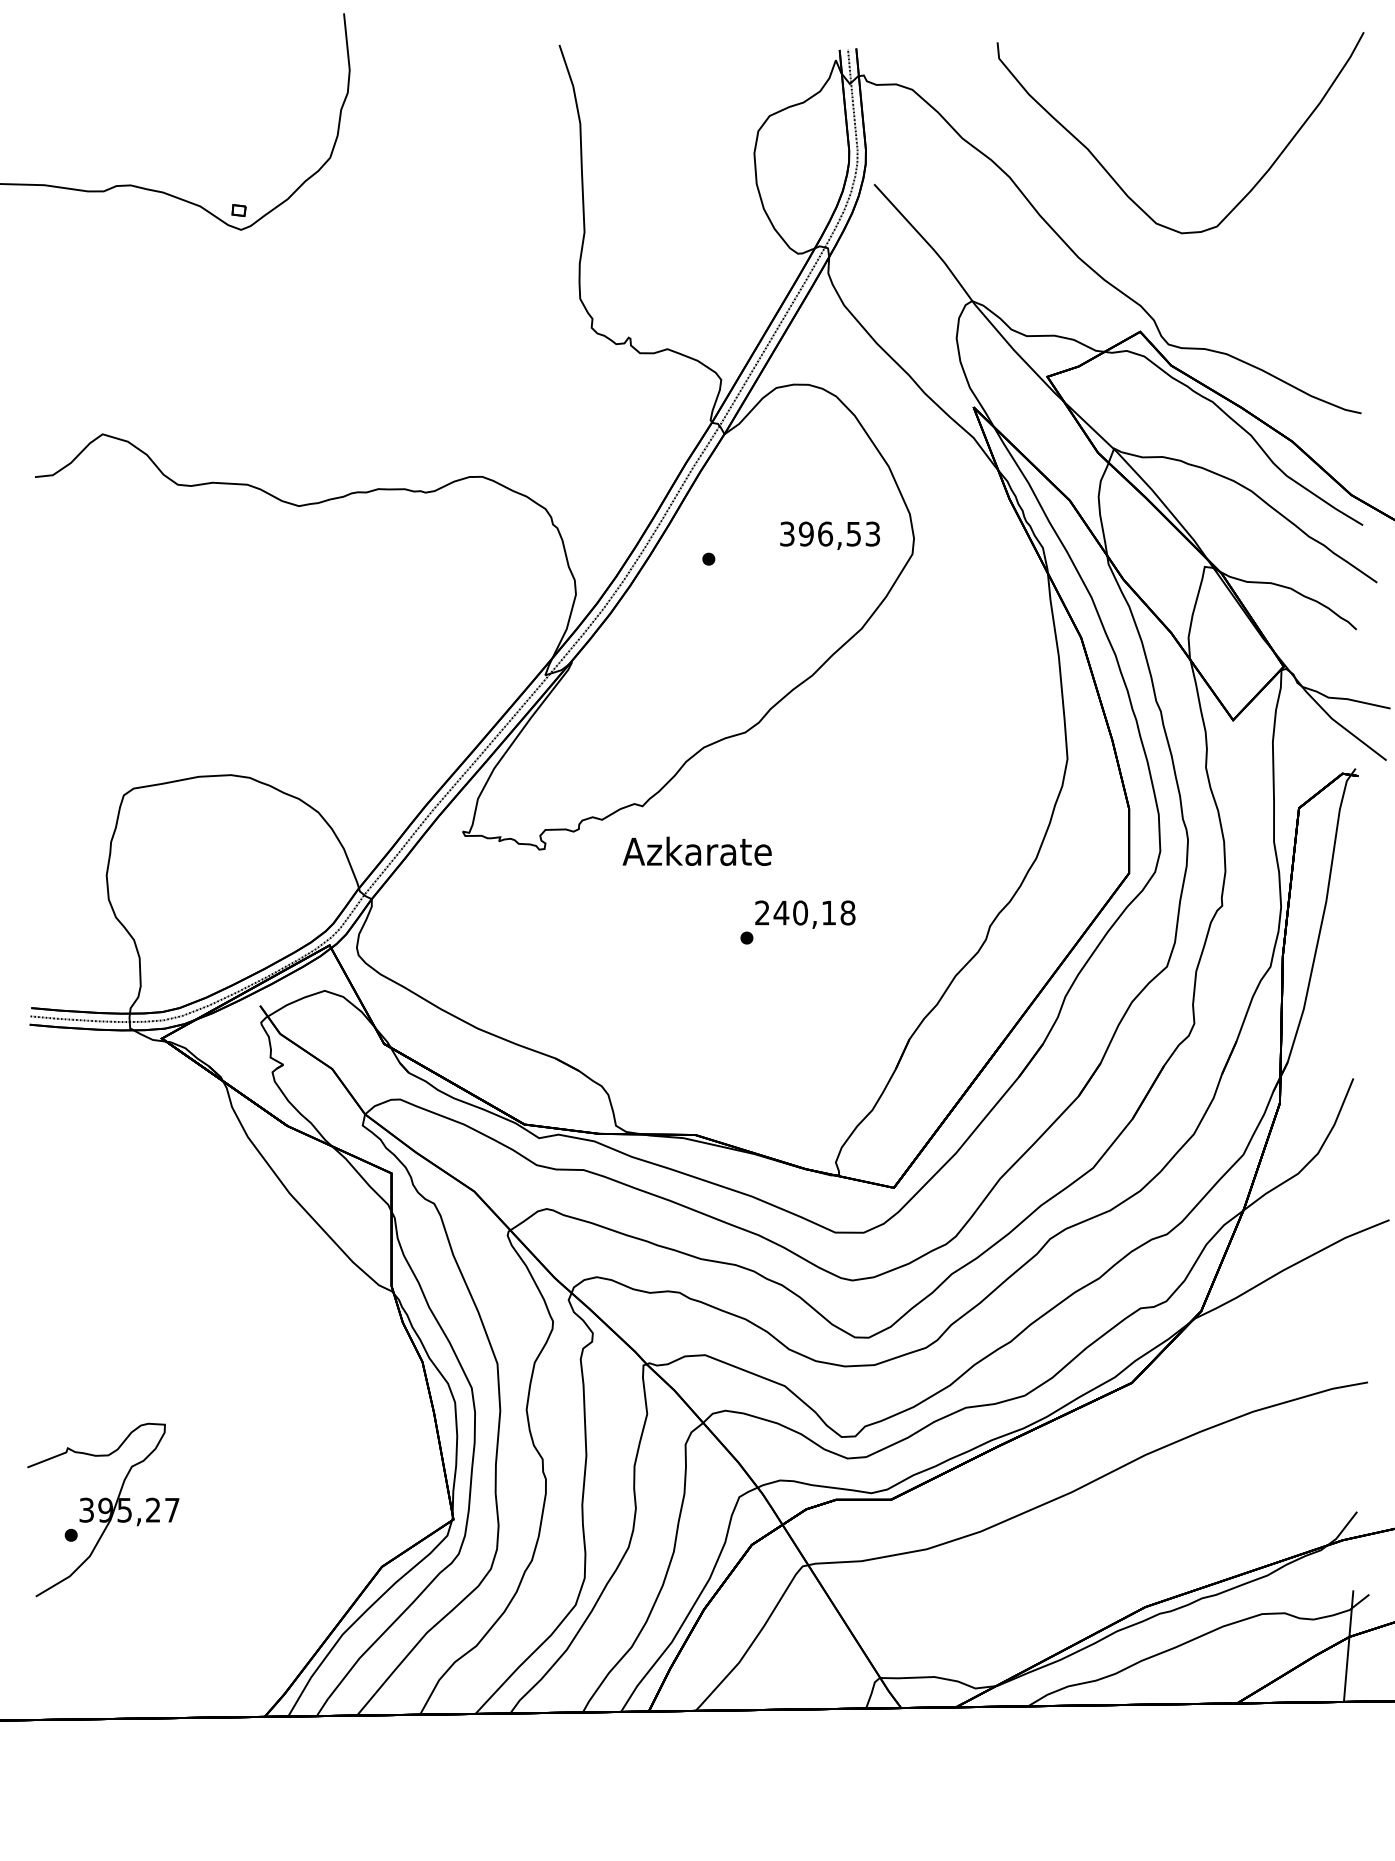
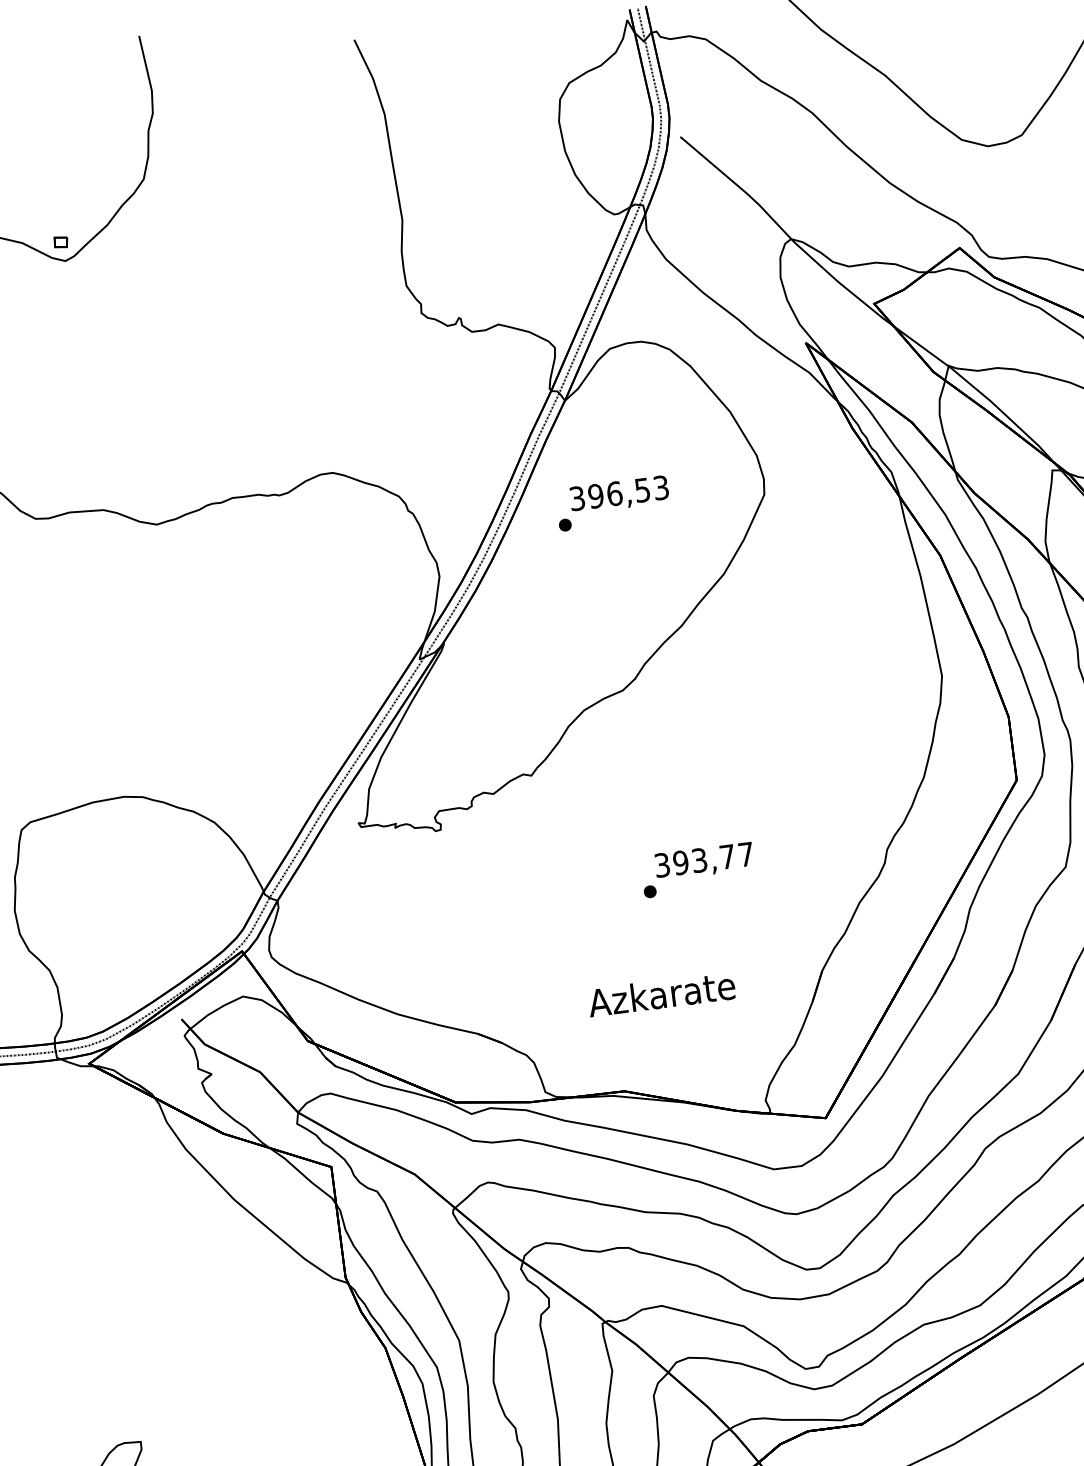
text: (829, 535) -> (618, 494), moved
text: (696, 850) -> (660, 993), moved
text: (805, 912) -> (704, 859), 240,18 -> 393,77

